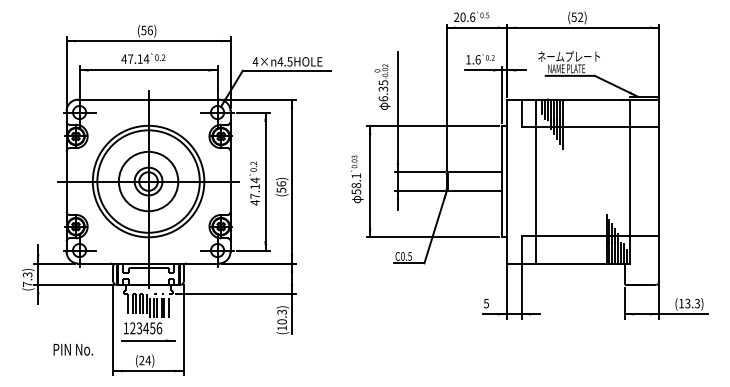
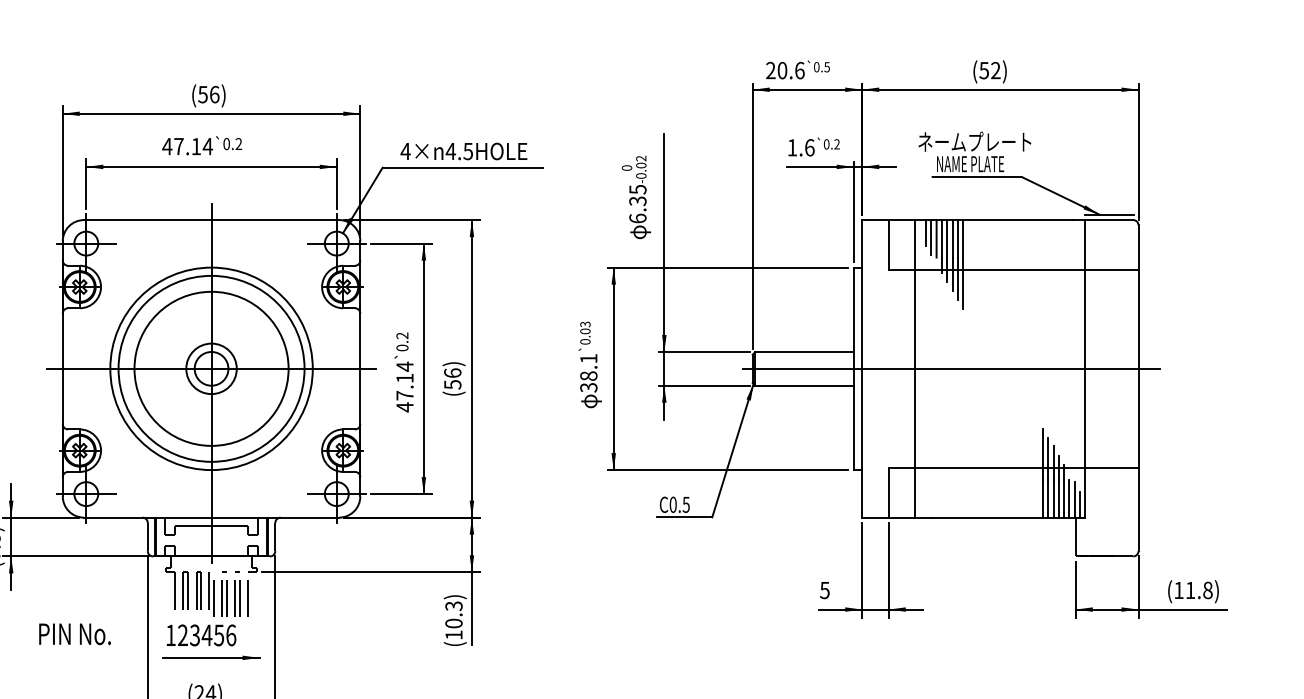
circle: (148, 181) -> (211, 368), size x1.43
line: (555, 181) -> (950, 368), added
text: (355, 191) -> (587, 386), 58.1 -> 38.1
text: (692, 303) -> (1198, 590), 13.3 -> 11.8
text: (73, 349) -> (75, 633), moved

